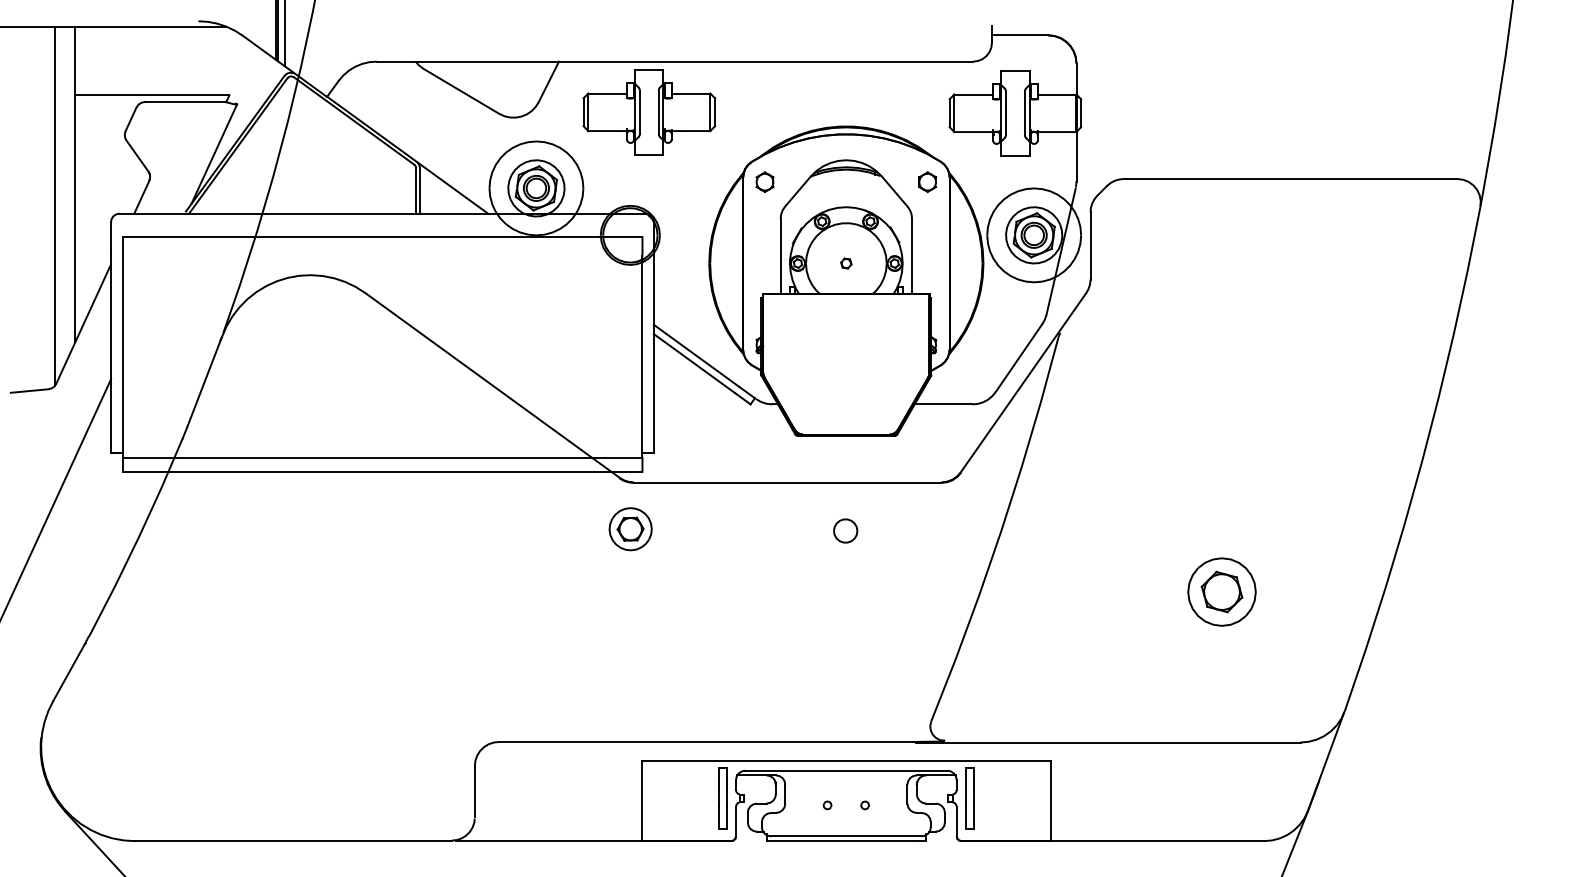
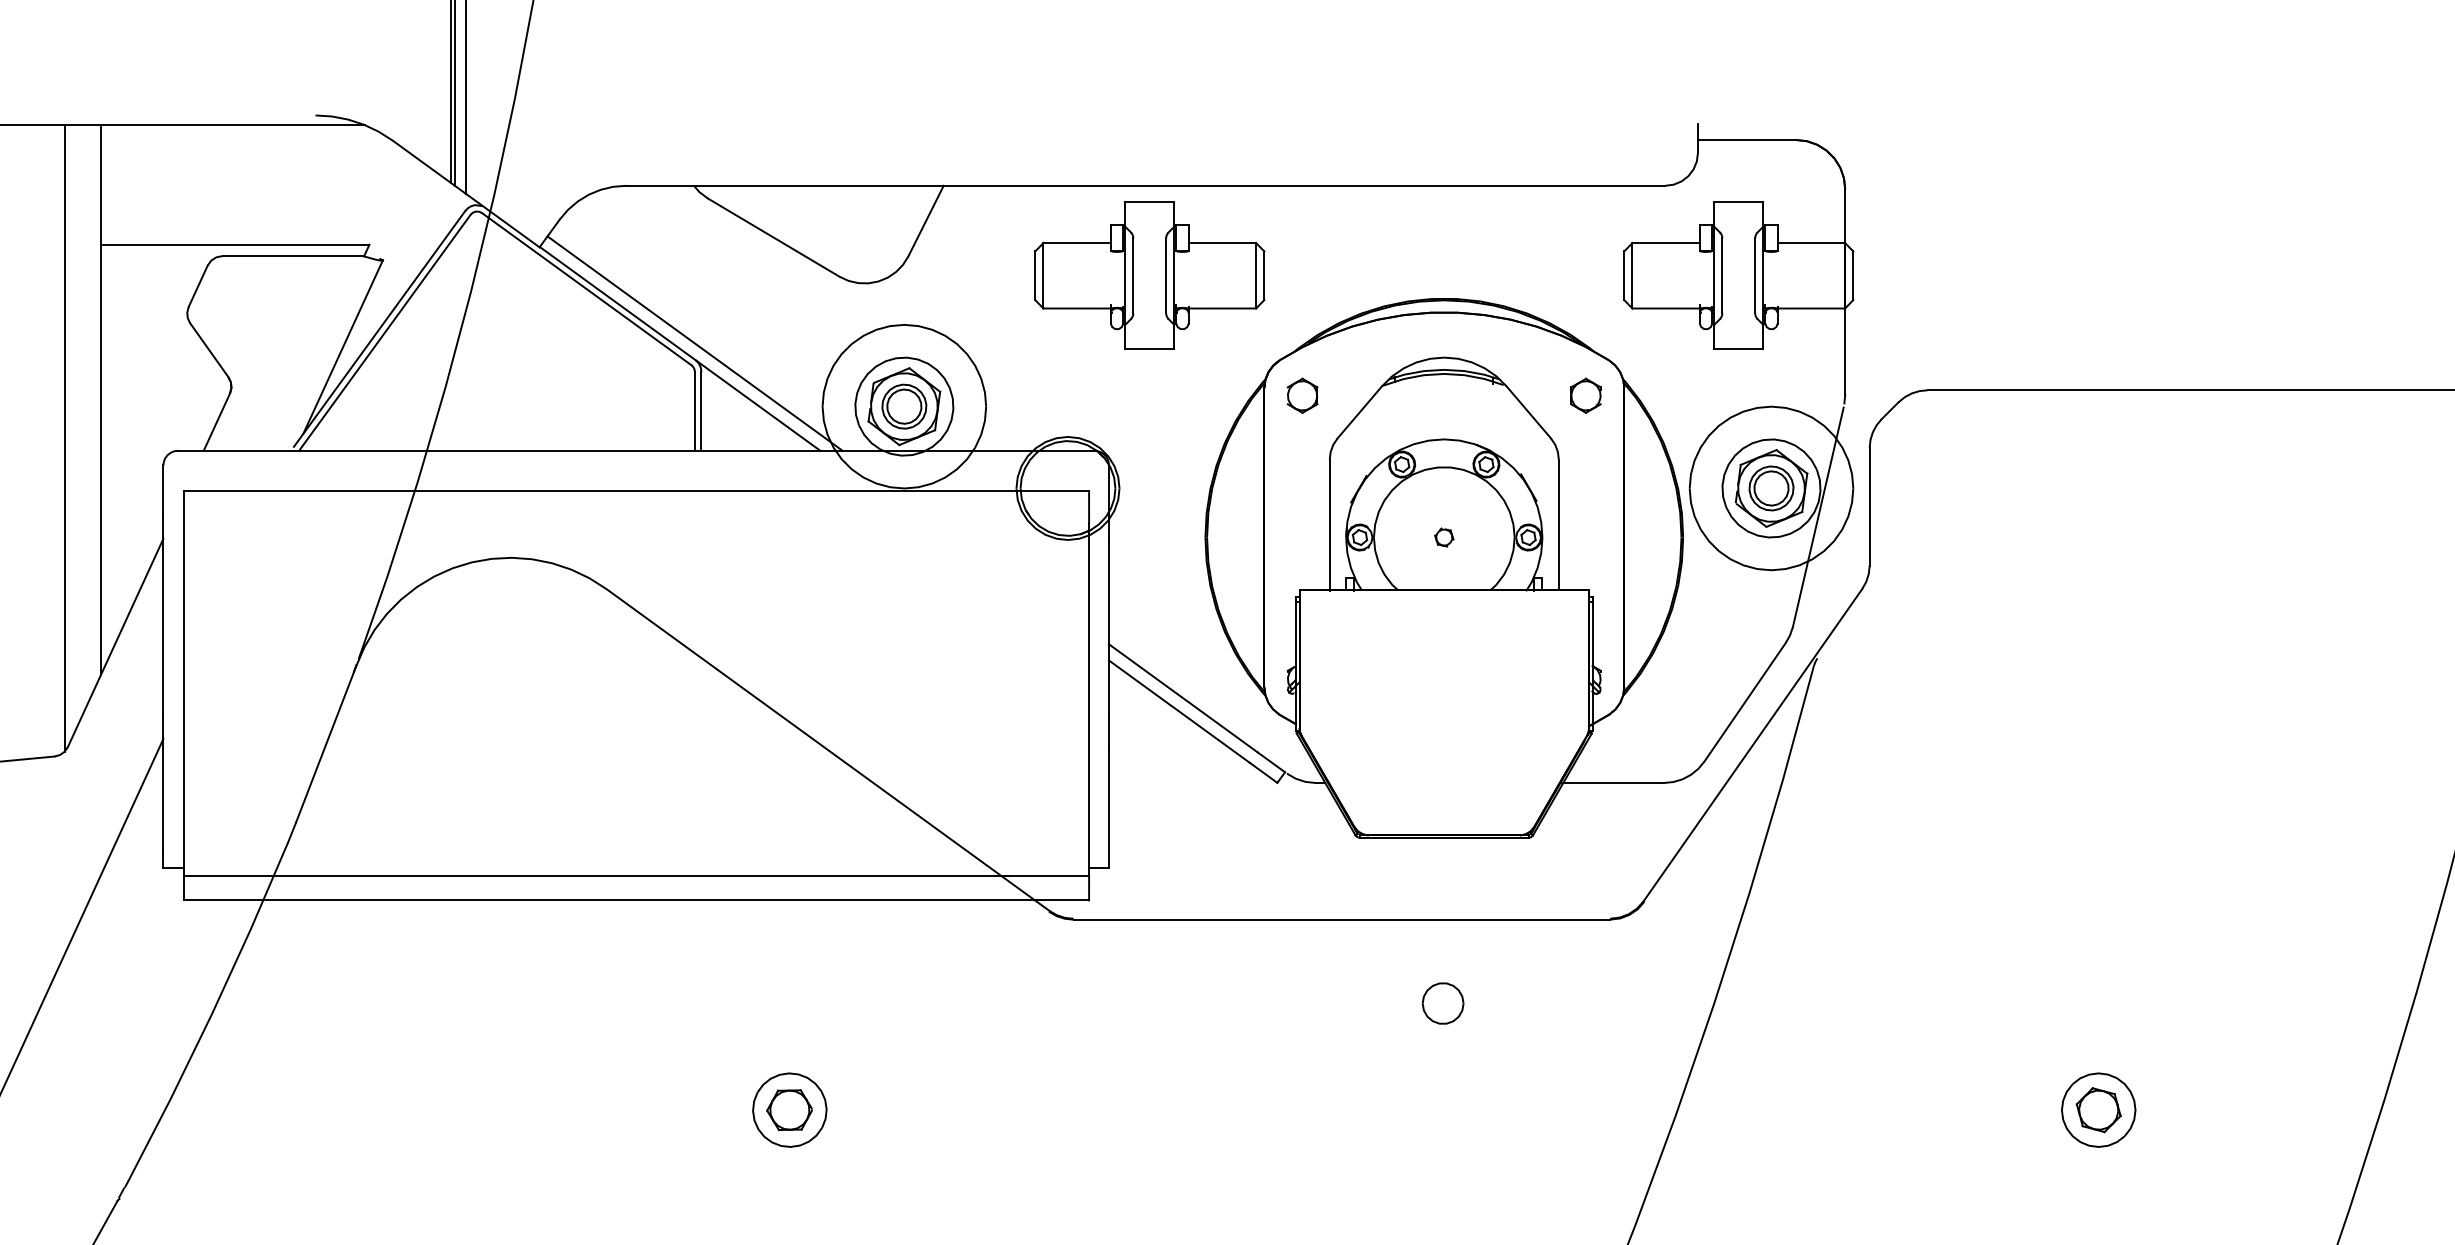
part: (649, 112) -> (1150, 276), moved
line: (415, 151) -> (693, 342), added
part: (630, 529) -> (789, 1110), moved
part: (1221, 592) -> (2097, 1110), size x0.62

